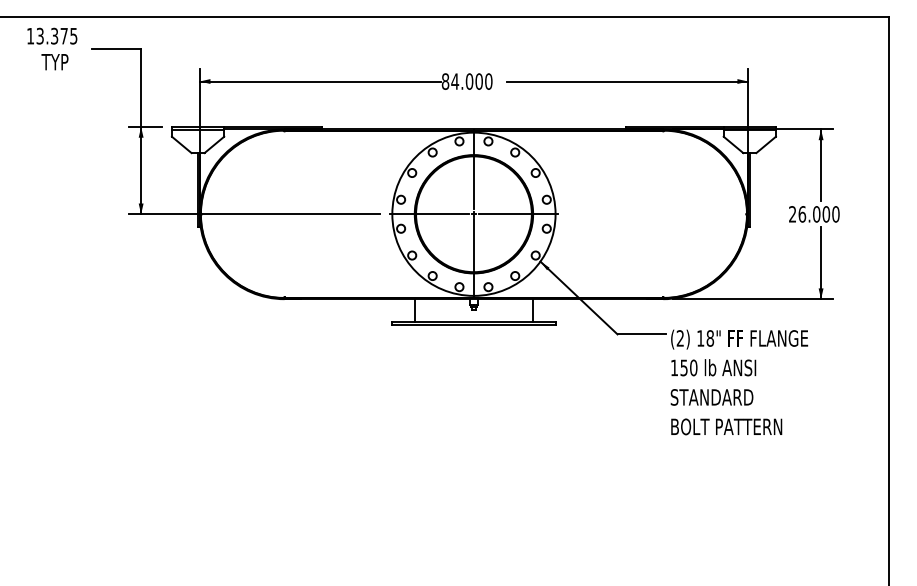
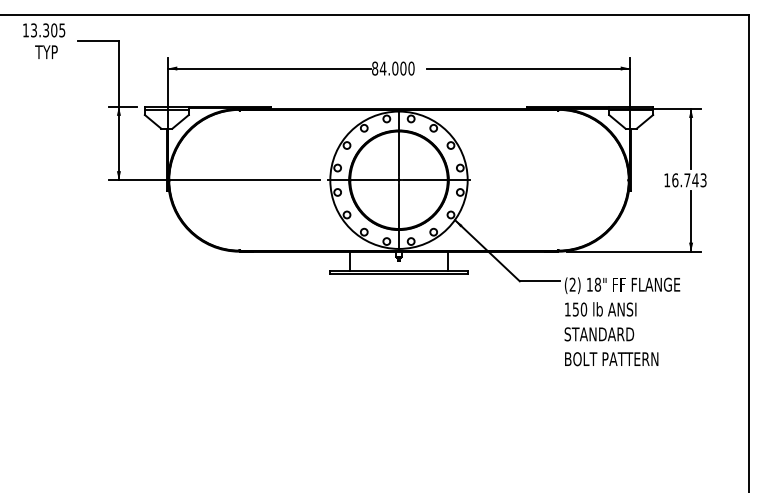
text: (63, 35) -> (53, 29), 13.375 -> 13.305
text: (814, 214) -> (685, 180), 26.000 -> 16.743

